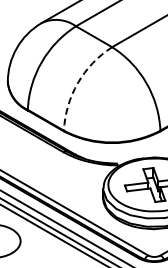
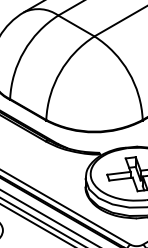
arc: (77, 83) -> (59, 72), dashed -> solid

